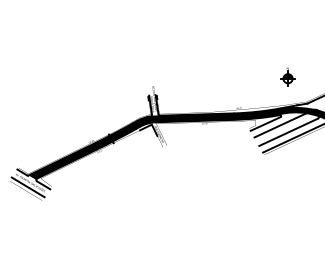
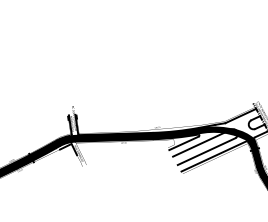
part: (287, 76) -> (205, 96), removed

